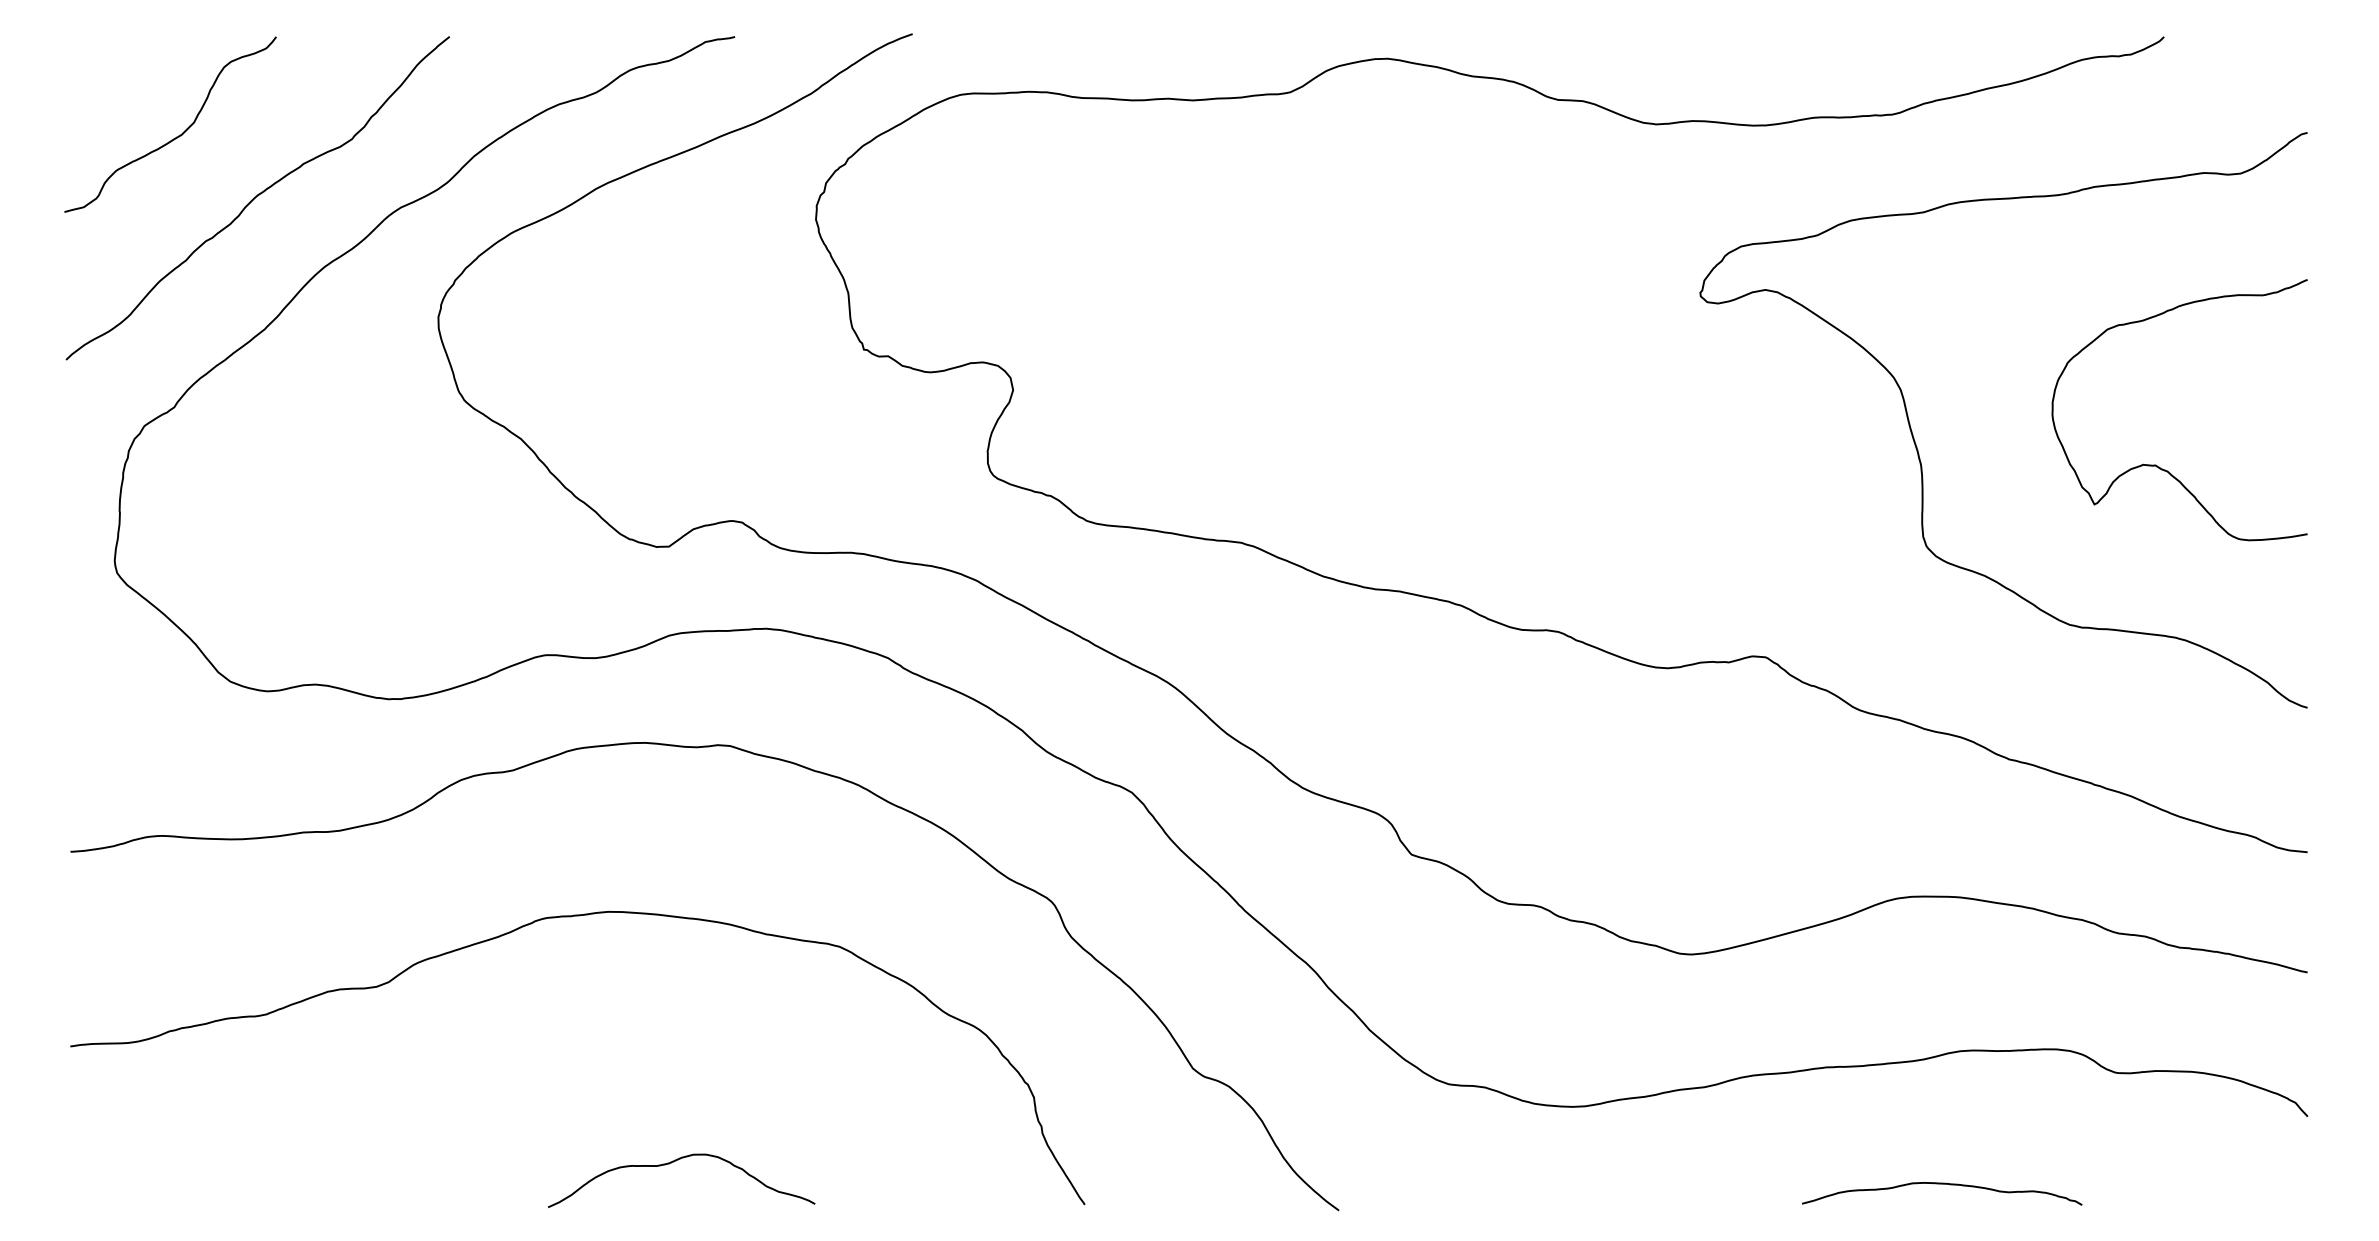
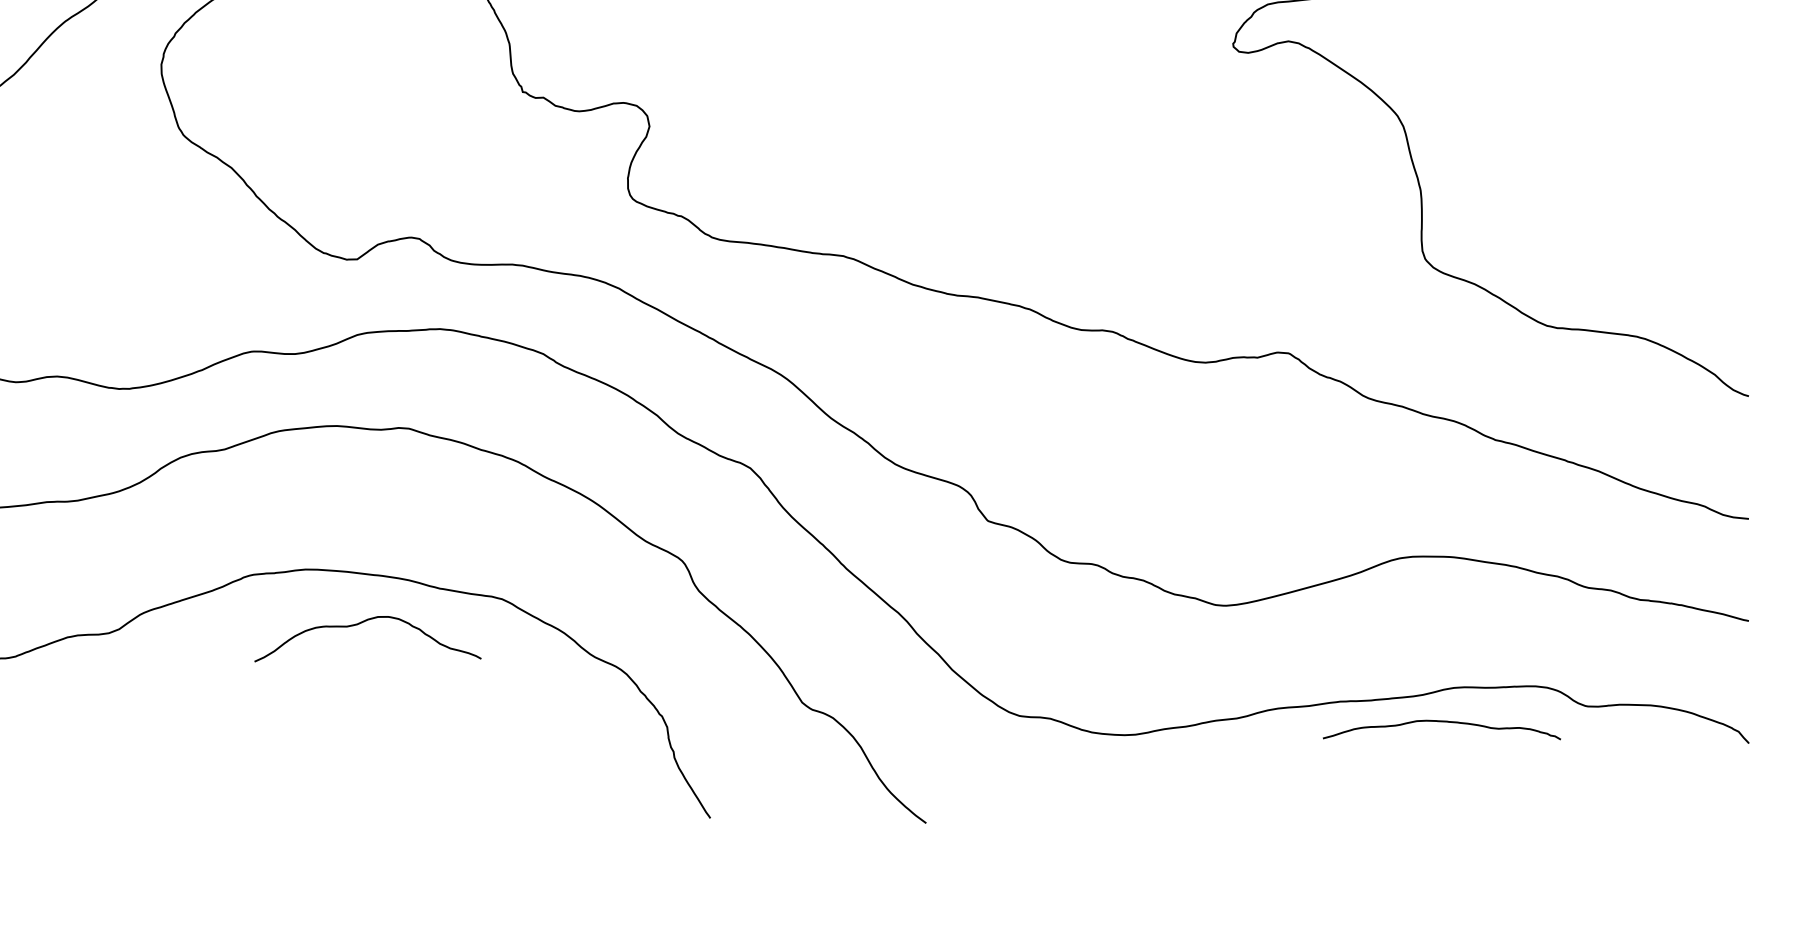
curve: (2155, 464) -> (1619, 189), removed
curve: (676, 1161) -> (363, 622), moved
curve: (1942, 1184) -> (1442, 722), moved

